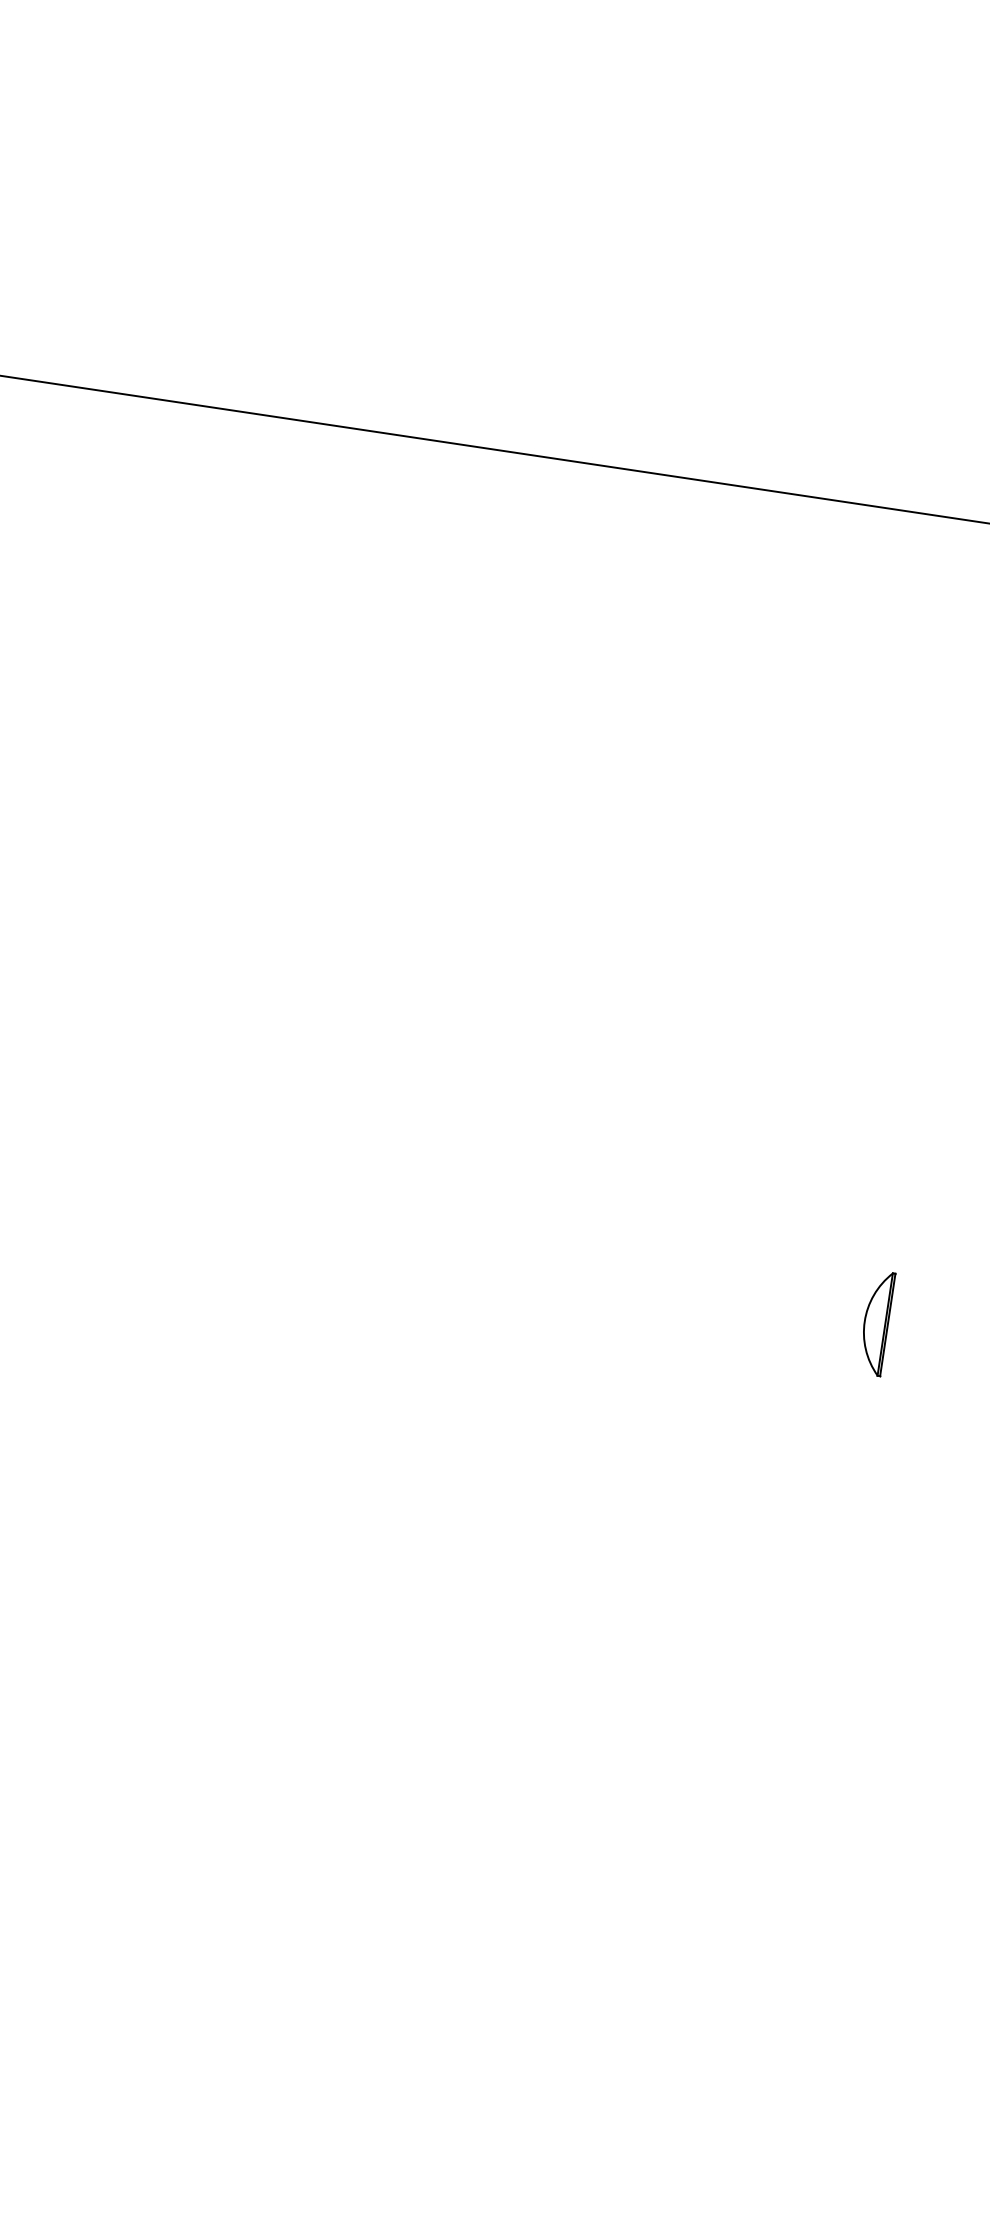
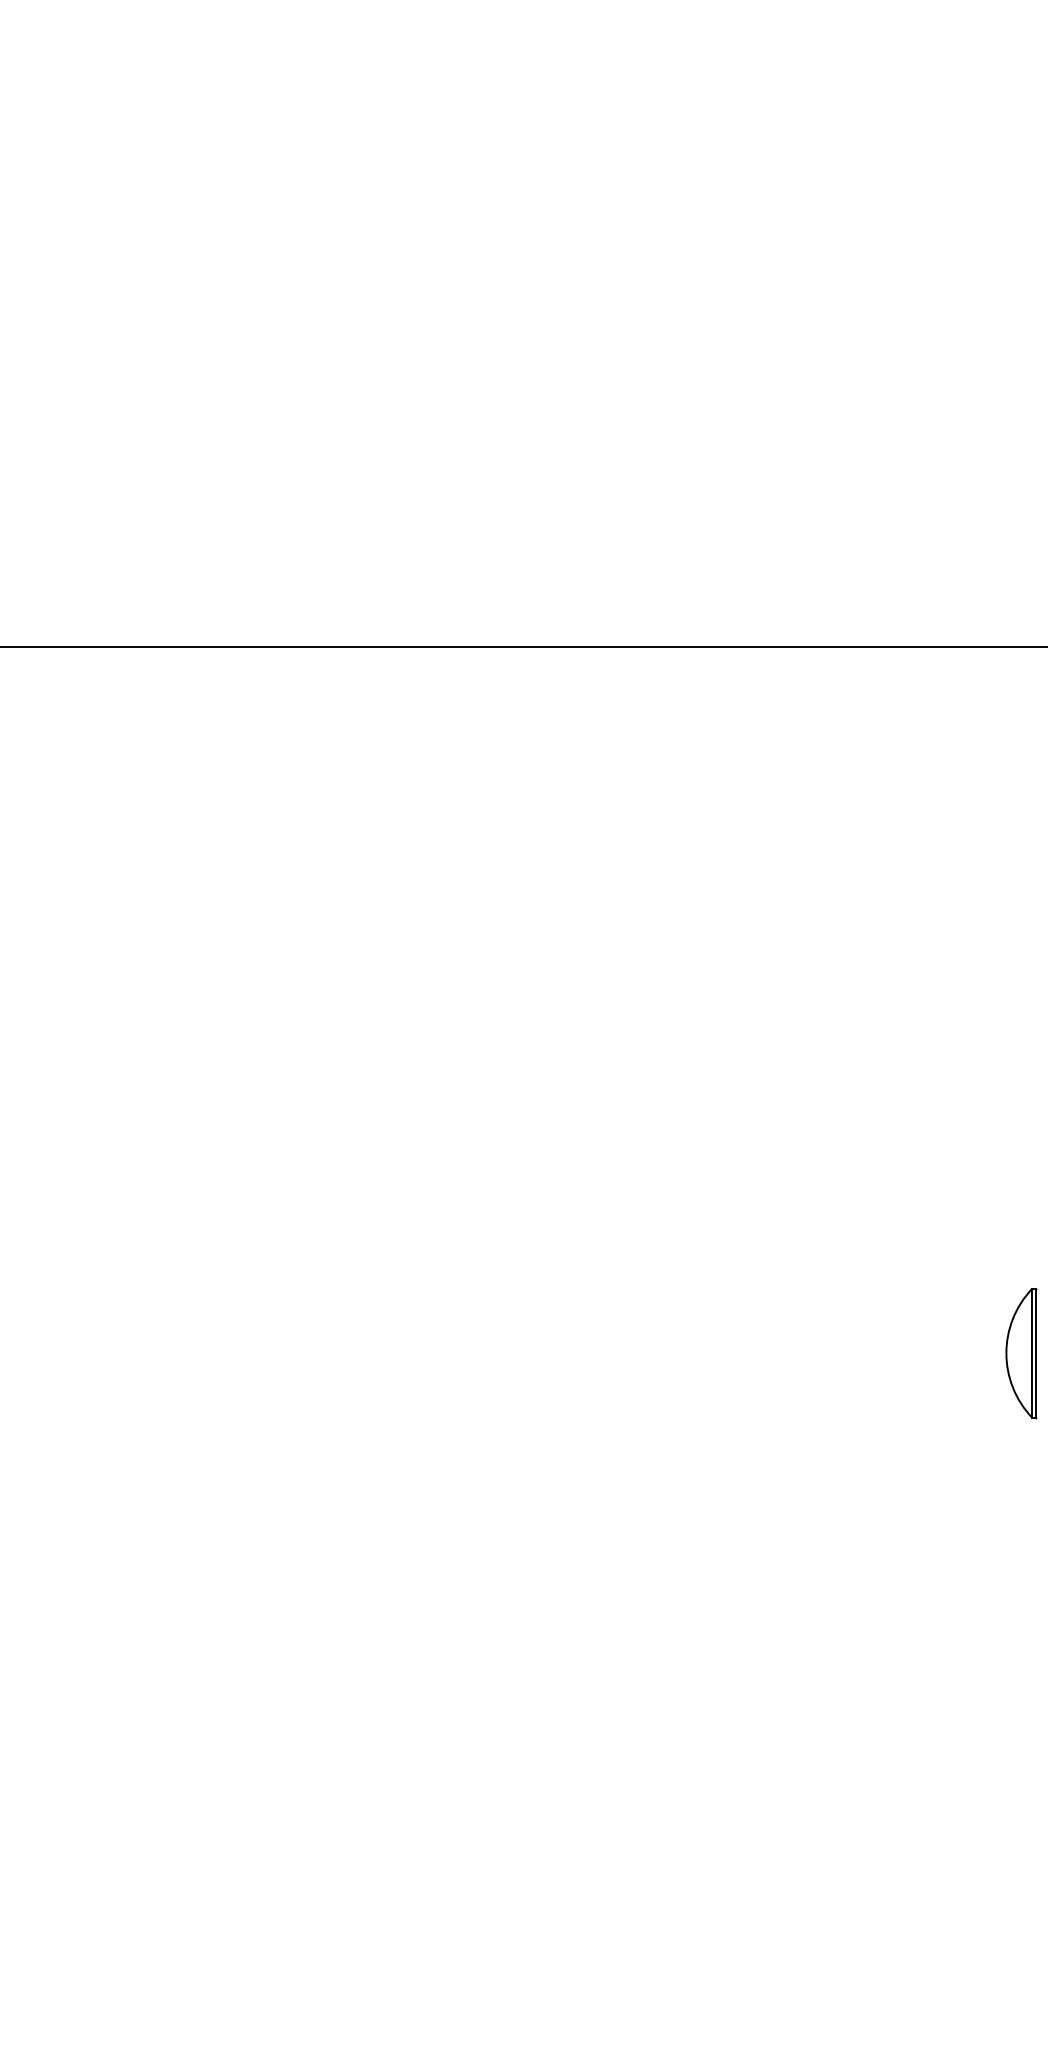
part: (876, 1323) -> (1021, 1353), size x1.43

